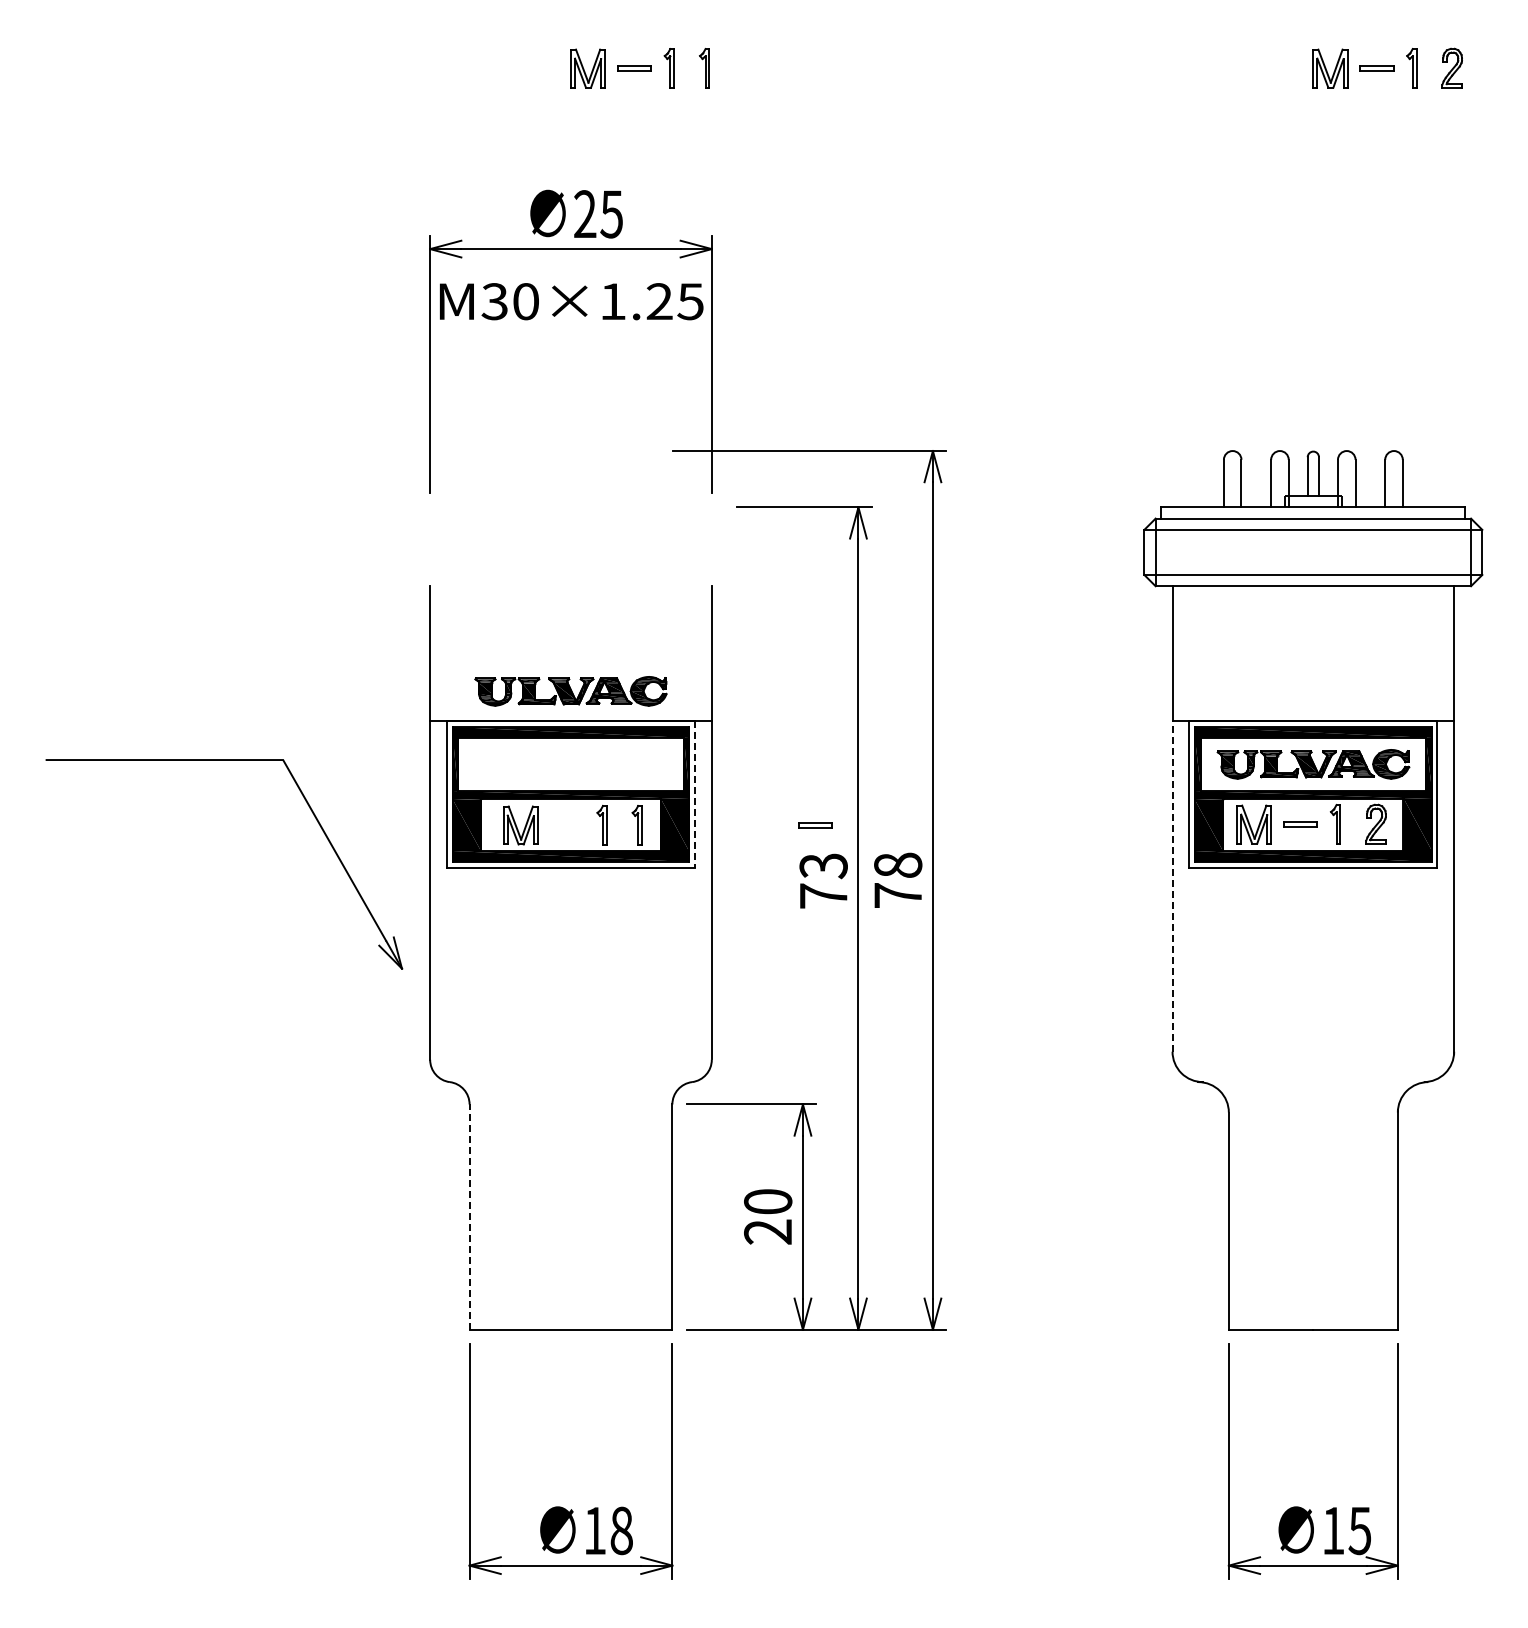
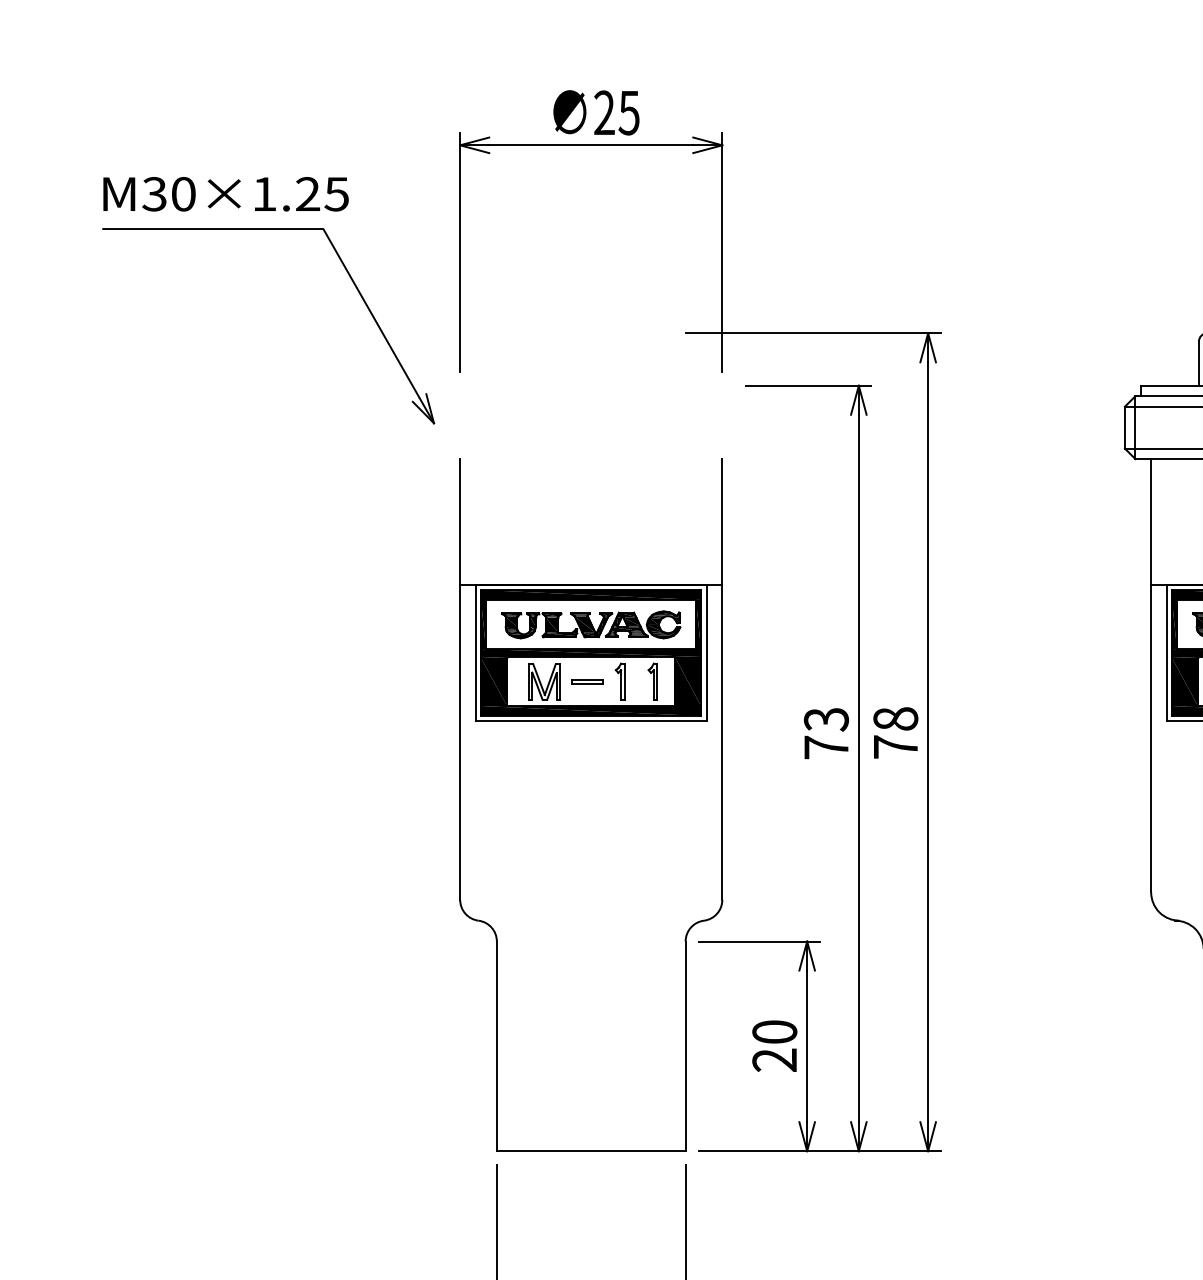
text: (571, 301) -> (225, 194), moved
part: (570, 691) -> (590, 625), moved
line: (694, 795) -> (706, 653), dashed -> solid
part: (314, 817) -> (352, 282), moved
part: (815, 825) -> (588, 681), moved
line: (1172, 886) -> (1151, 738), dashed -> solid
line: (469, 1217) -> (496, 1046), dashed -> solid

